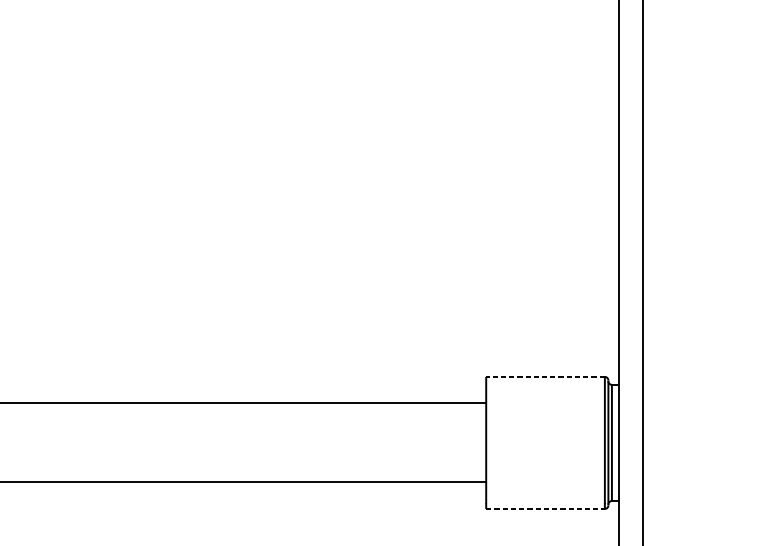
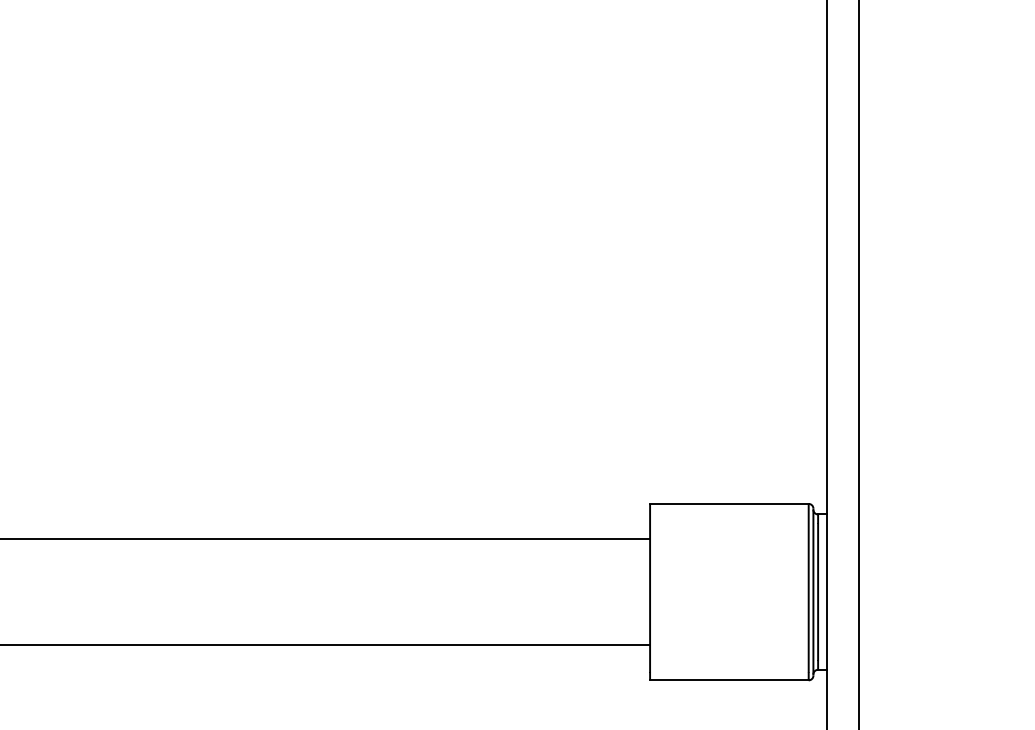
line: (544, 376) -> (728, 503), dashed -> solid
line: (545, 509) -> (729, 680), dashed -> solid

